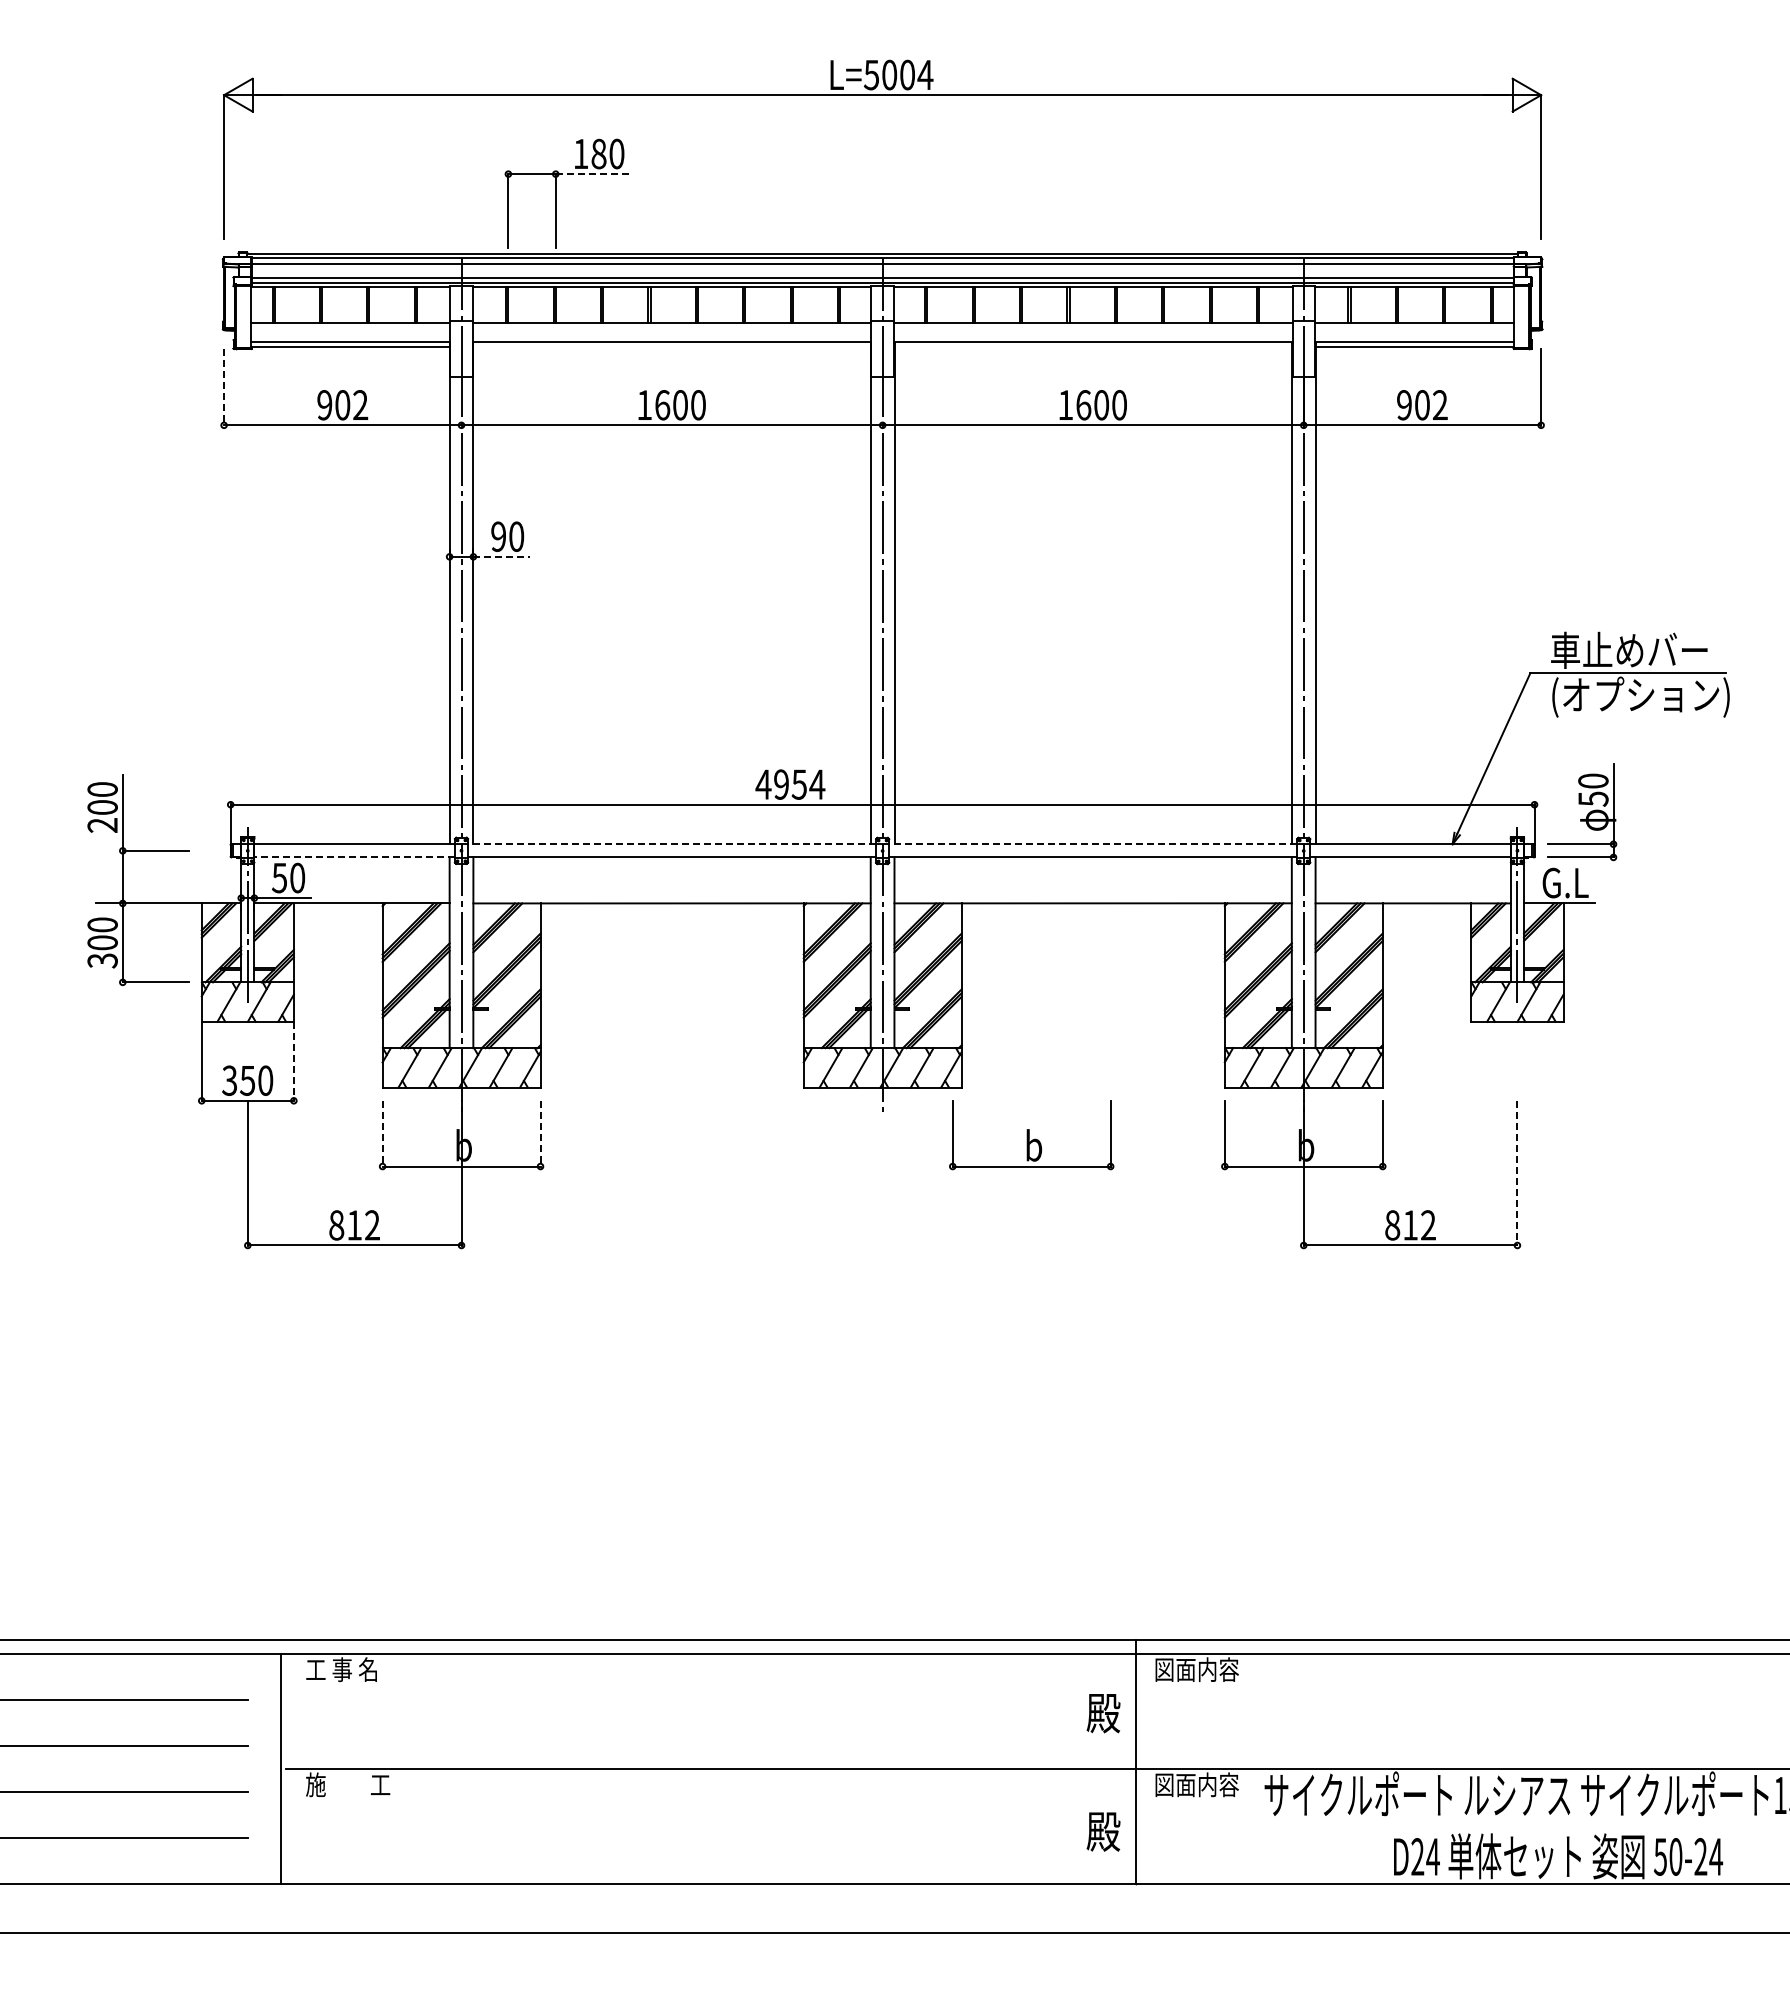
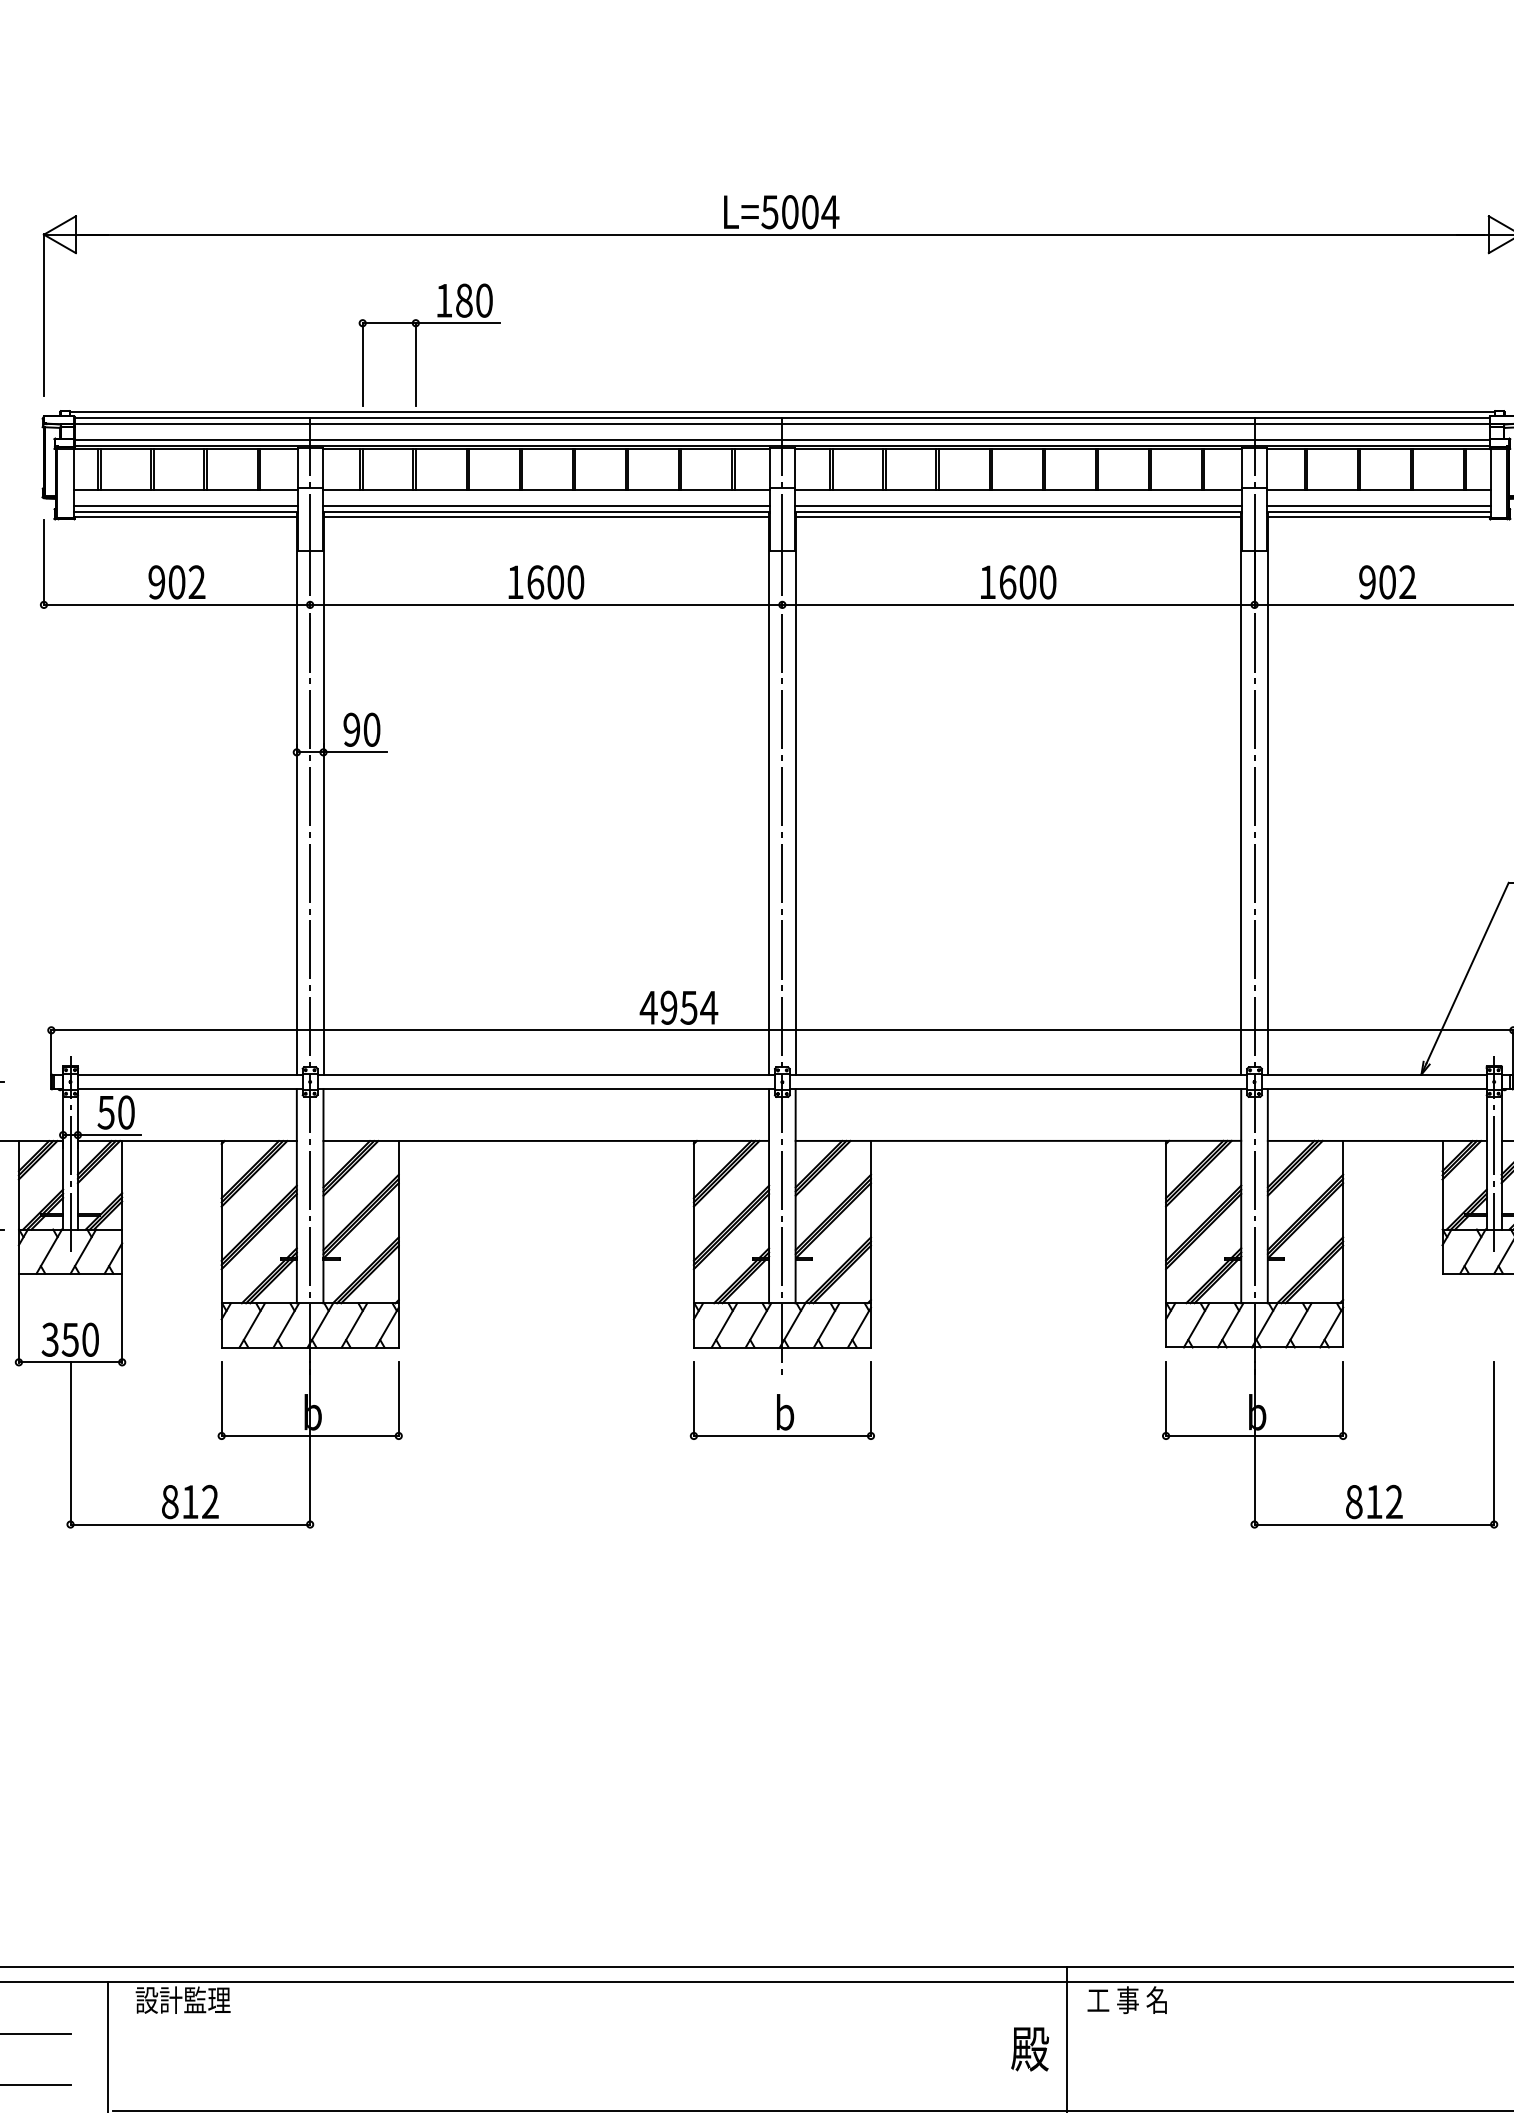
line: (593, 174) -> (458, 323), dashed -> solid
line: (350, 337) -> (185, 506), added
line: (671, 337) -> (545, 506), added
line: (1092, 337) -> (1017, 506), added
line: (1414, 337) -> (1378, 506), added
line: (671, 347) -> (545, 517), added
line: (1092, 347) -> (1017, 517), added
line: (224, 387) -> (44, 562), dashed -> solid
line: (502, 556) -> (356, 751), dashed -> solid
line: (672, 844) -> (546, 1074), dashed -> solid
line: (1093, 844) -> (1018, 1074), dashed -> solid
line: (354, 857) -> (190, 1089), dashed -> solid
line: (293, 1062) -> (121, 1319), dashed -> solid
line: (382, 1133) -> (221, 1398), dashed -> solid
line: (540, 1133) -> (398, 1398), dashed -> solid
part: (1031, 1135) -> (782, 1401), moved
line: (1517, 1173) -> (1494, 1443), dashed -> solid
text: (348, 1669) -> (183, 1999), 工 事 名 -> 設計監理
text: (1196, 1669) -> (1134, 1999), 図面内容 -> 工 事 名

